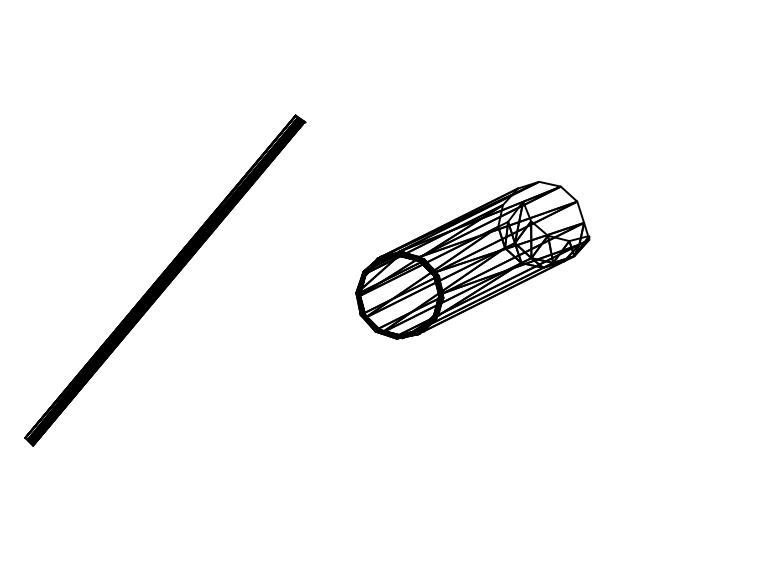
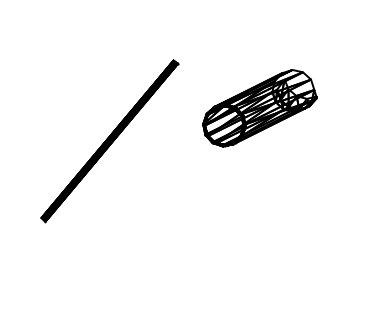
part: (471, 260) -> (259, 108), moved

